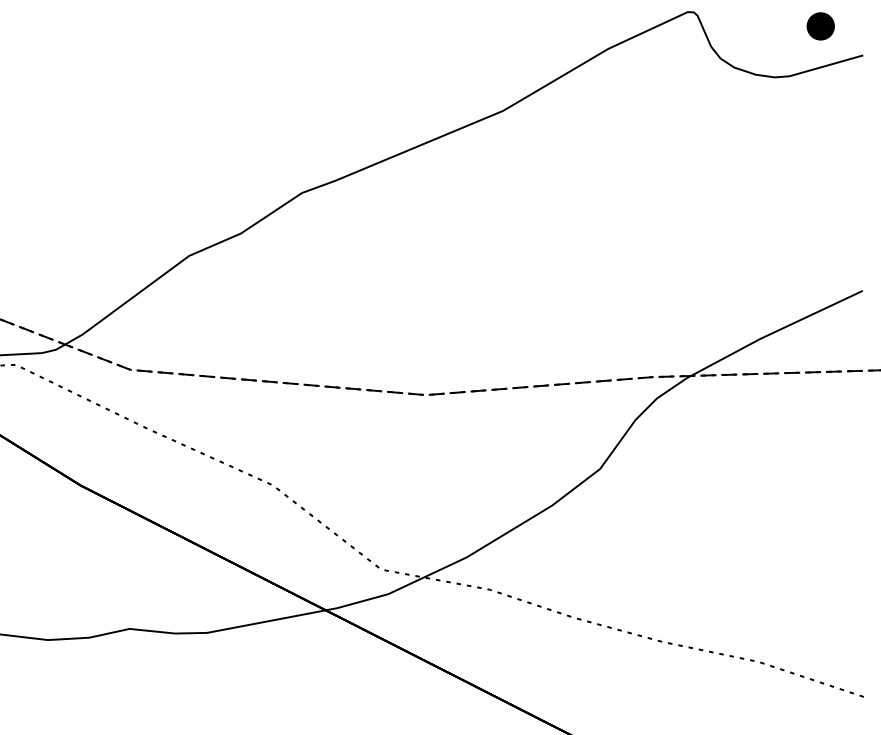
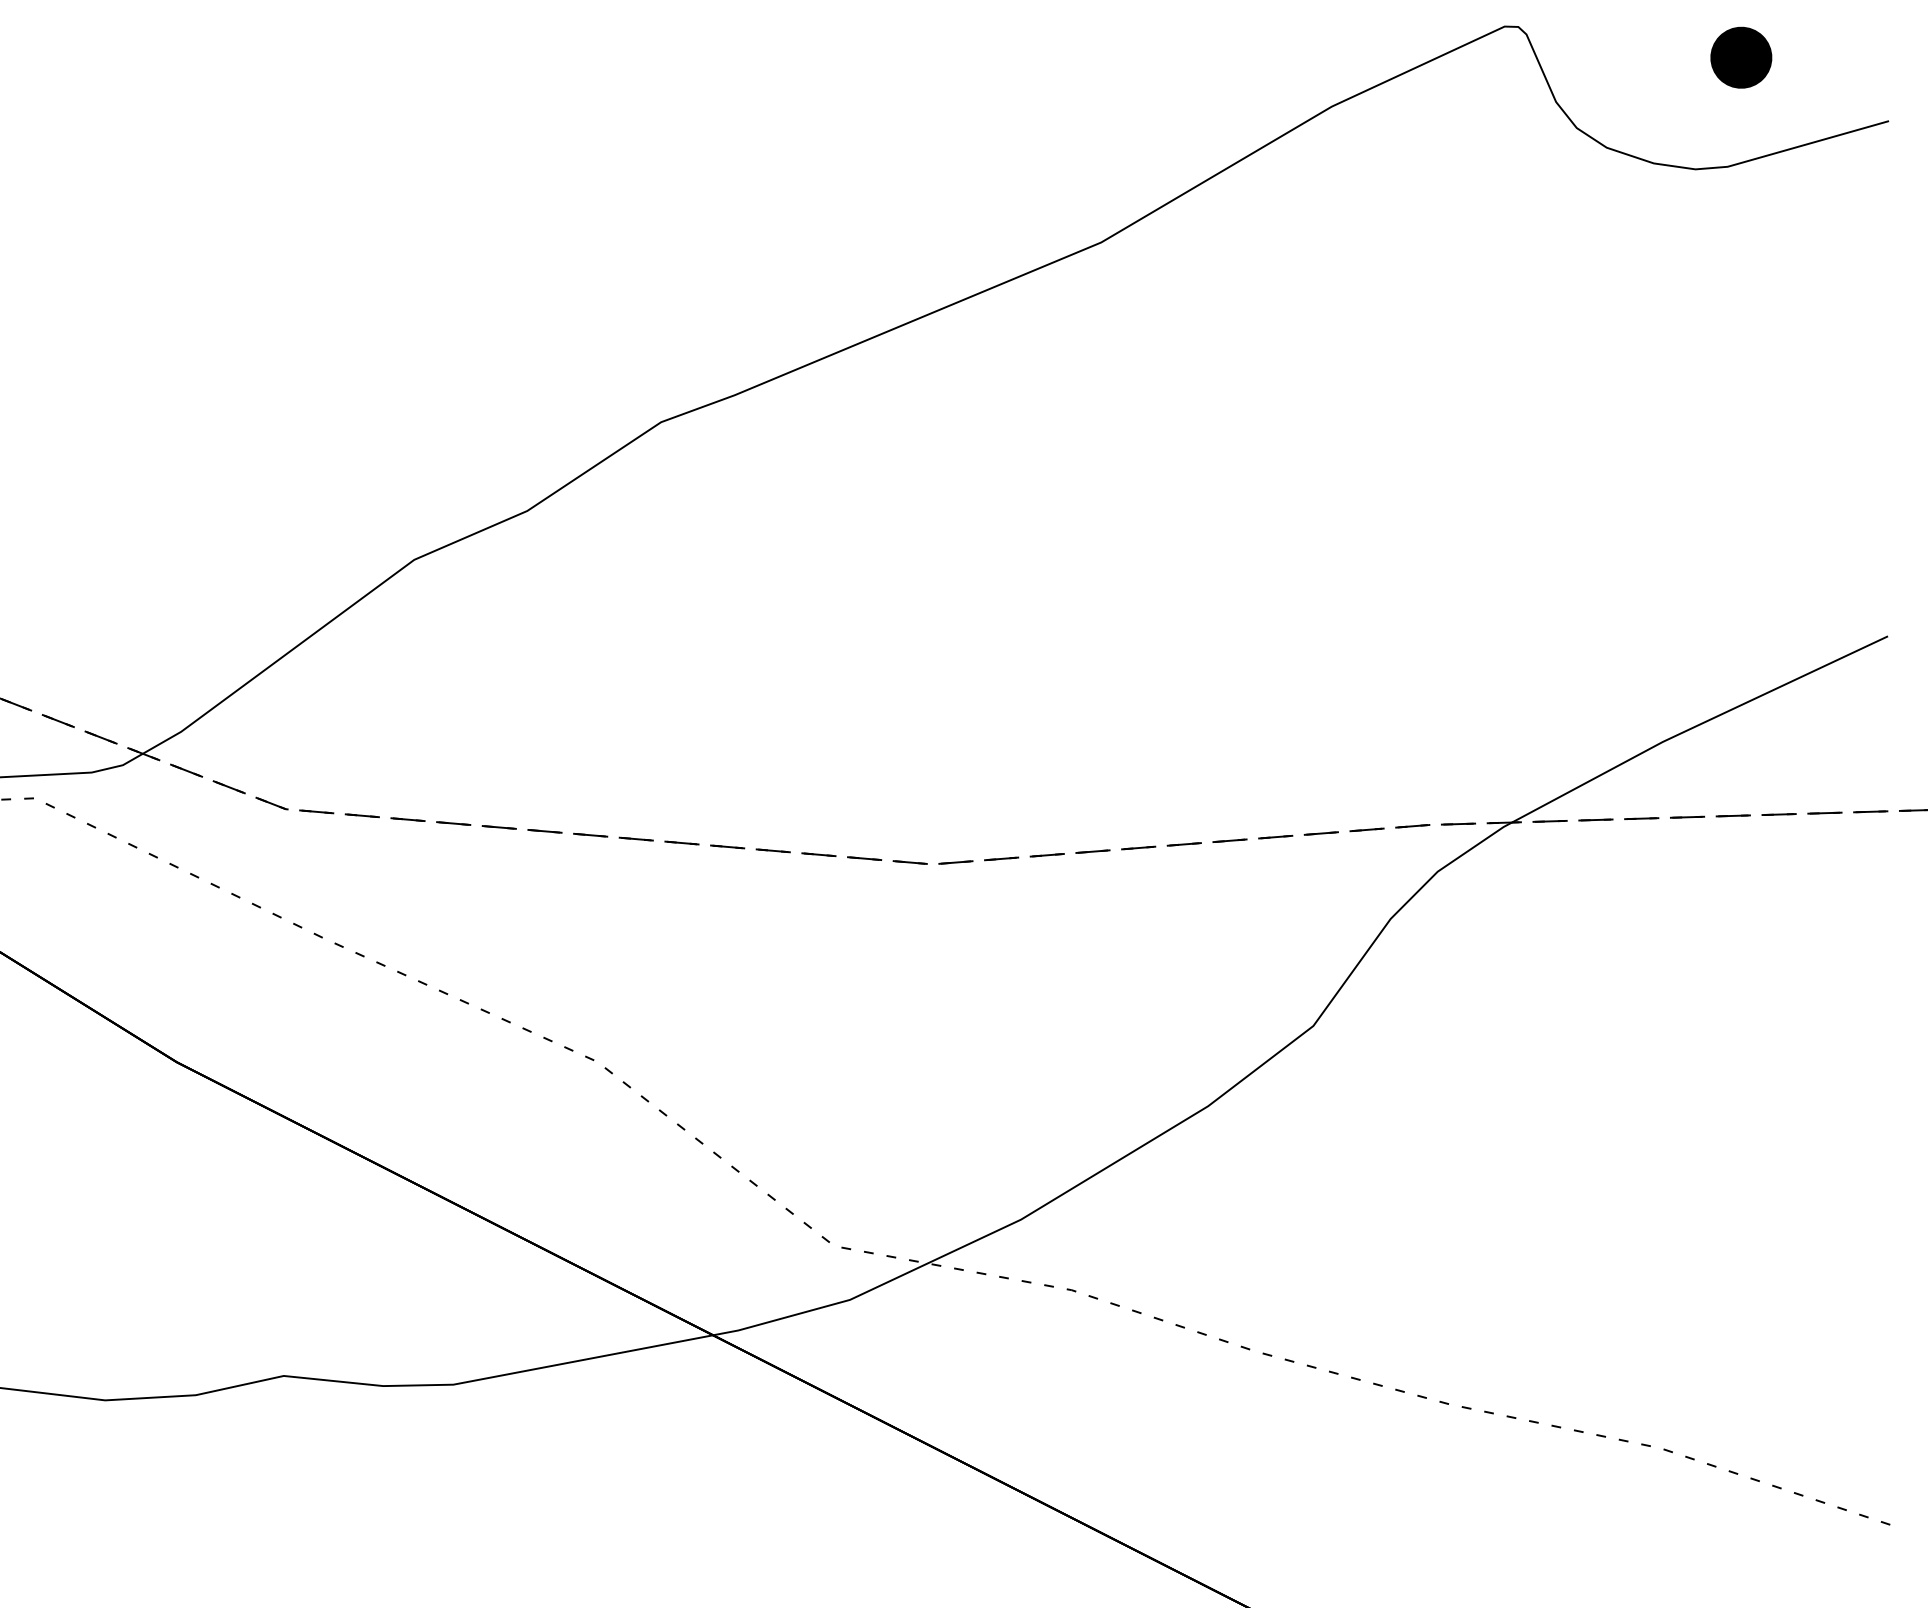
part: (820, 26) -> (1740, 57), moved

